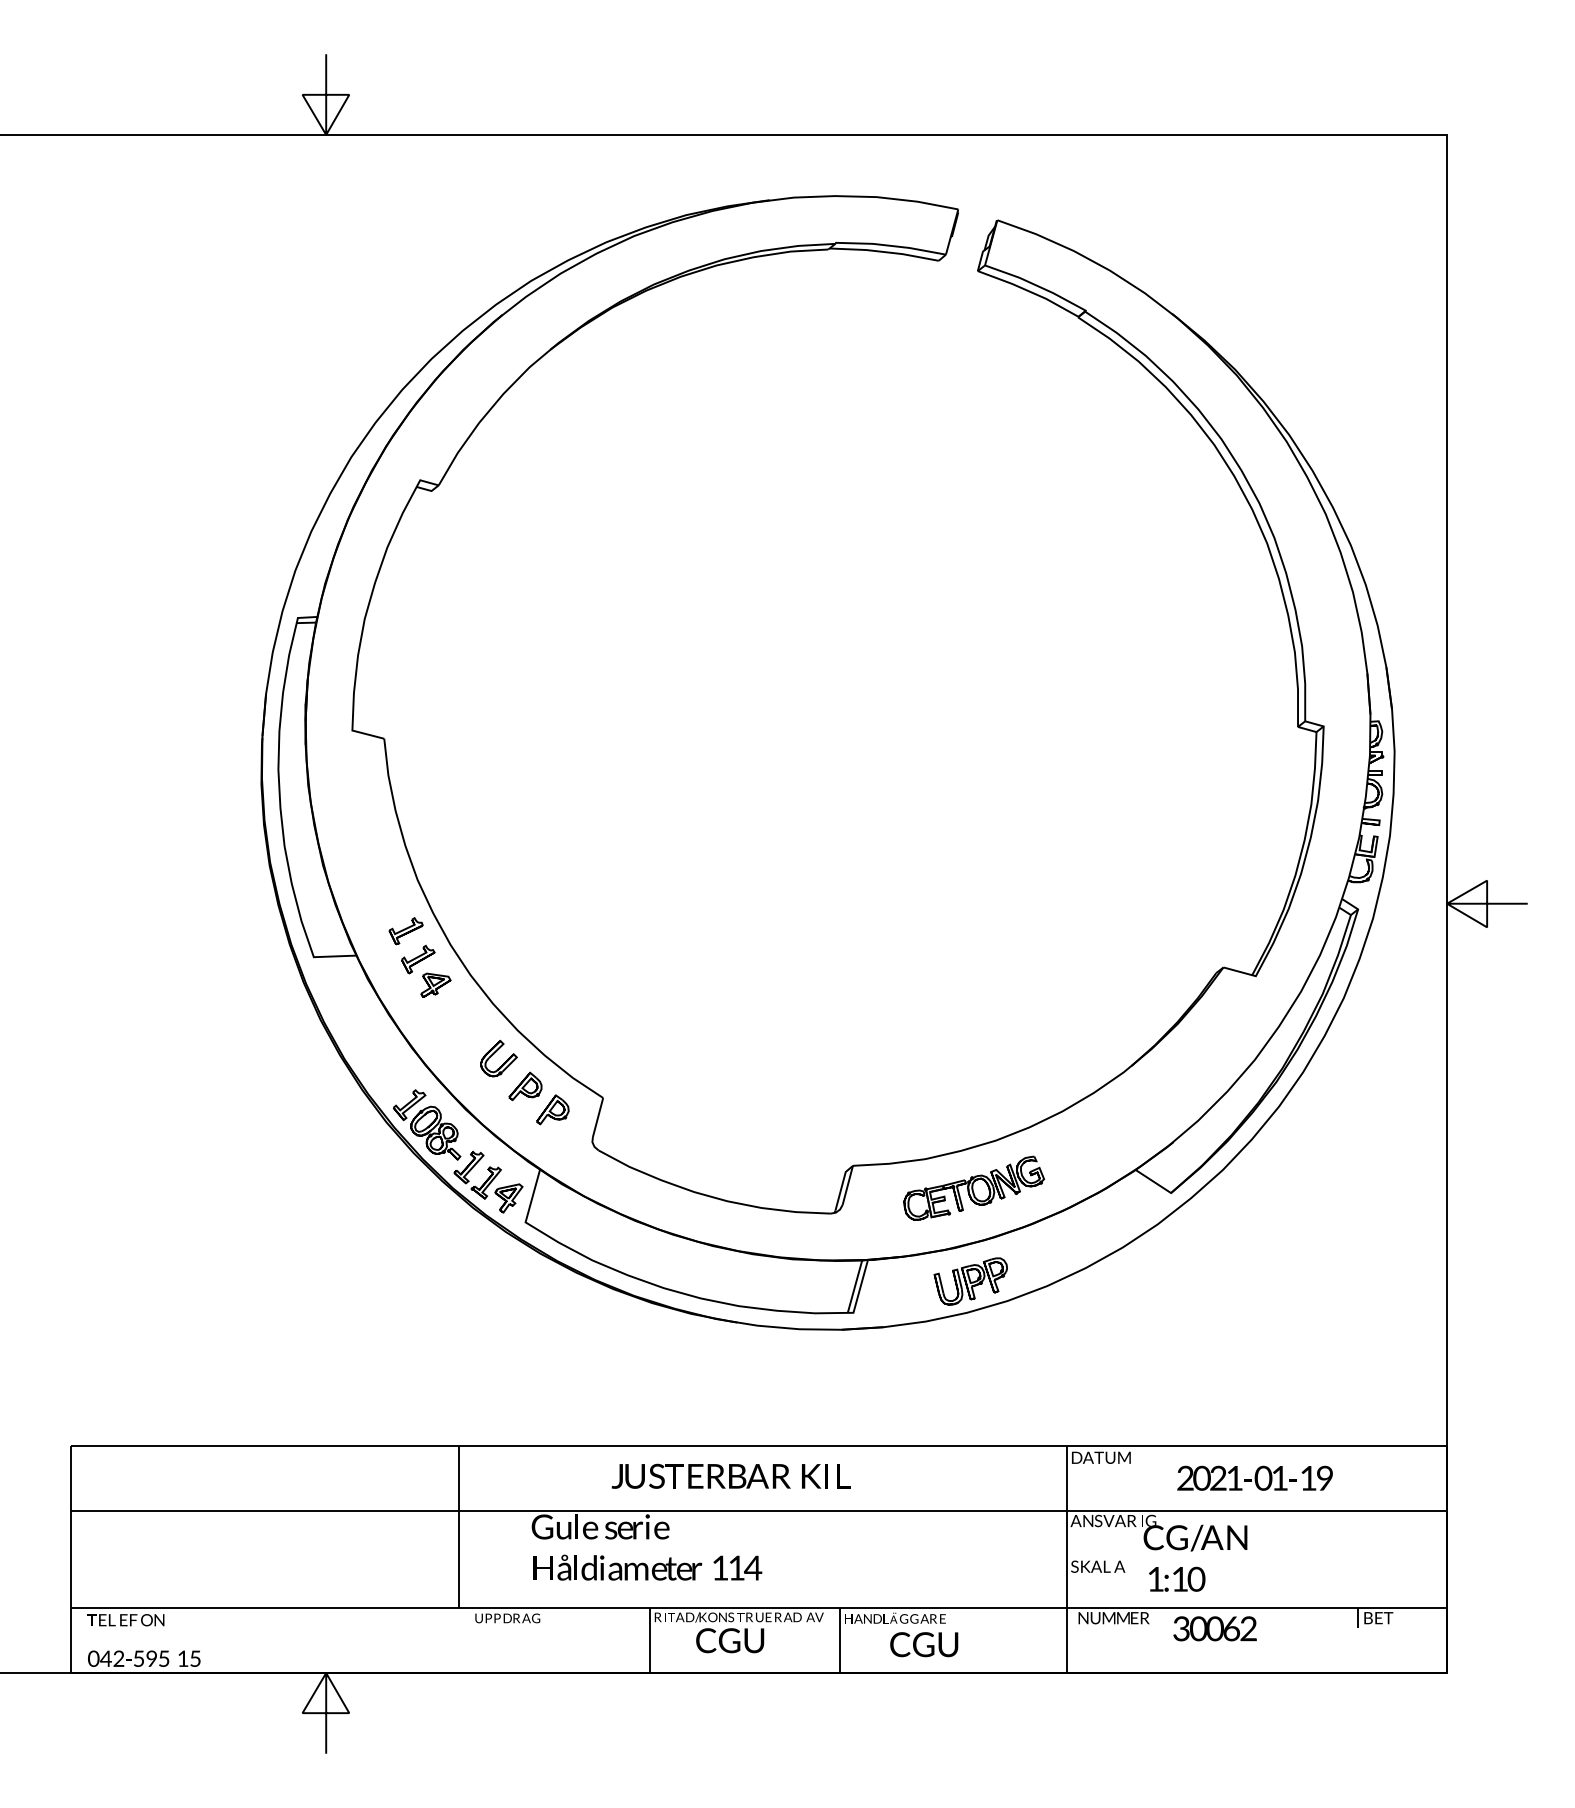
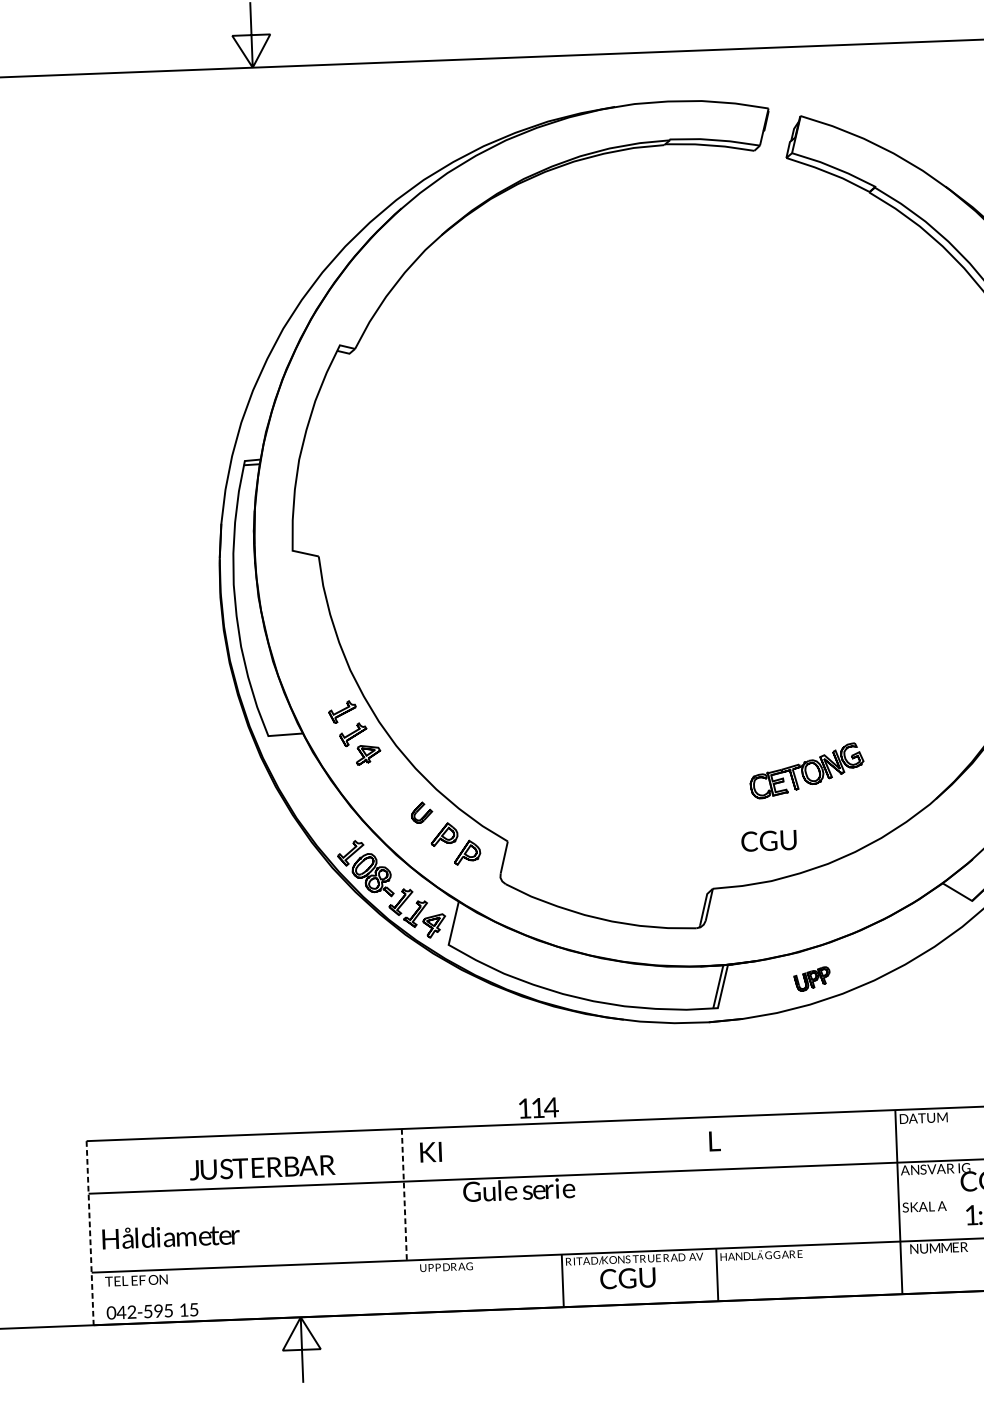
part: (498, 1058) -> (421, 812), size x0.7
part: (974, 1187) -> (807, 770), moved
part: (970, 1281) -> (811, 979), size x0.6
text: (700, 1475) -> (261, 1167), moved
text: (814, 1476) -> (430, 1152), moved
line: (459, 1527) -> (404, 1194), solid -> dashed
line: (71, 1560) -> (90, 1233), solid -> dashed
text: (617, 1567) -> (170, 1236), moved
text: (737, 1567) -> (538, 1107), moved
text: (924, 1644) -> (769, 840), moved

